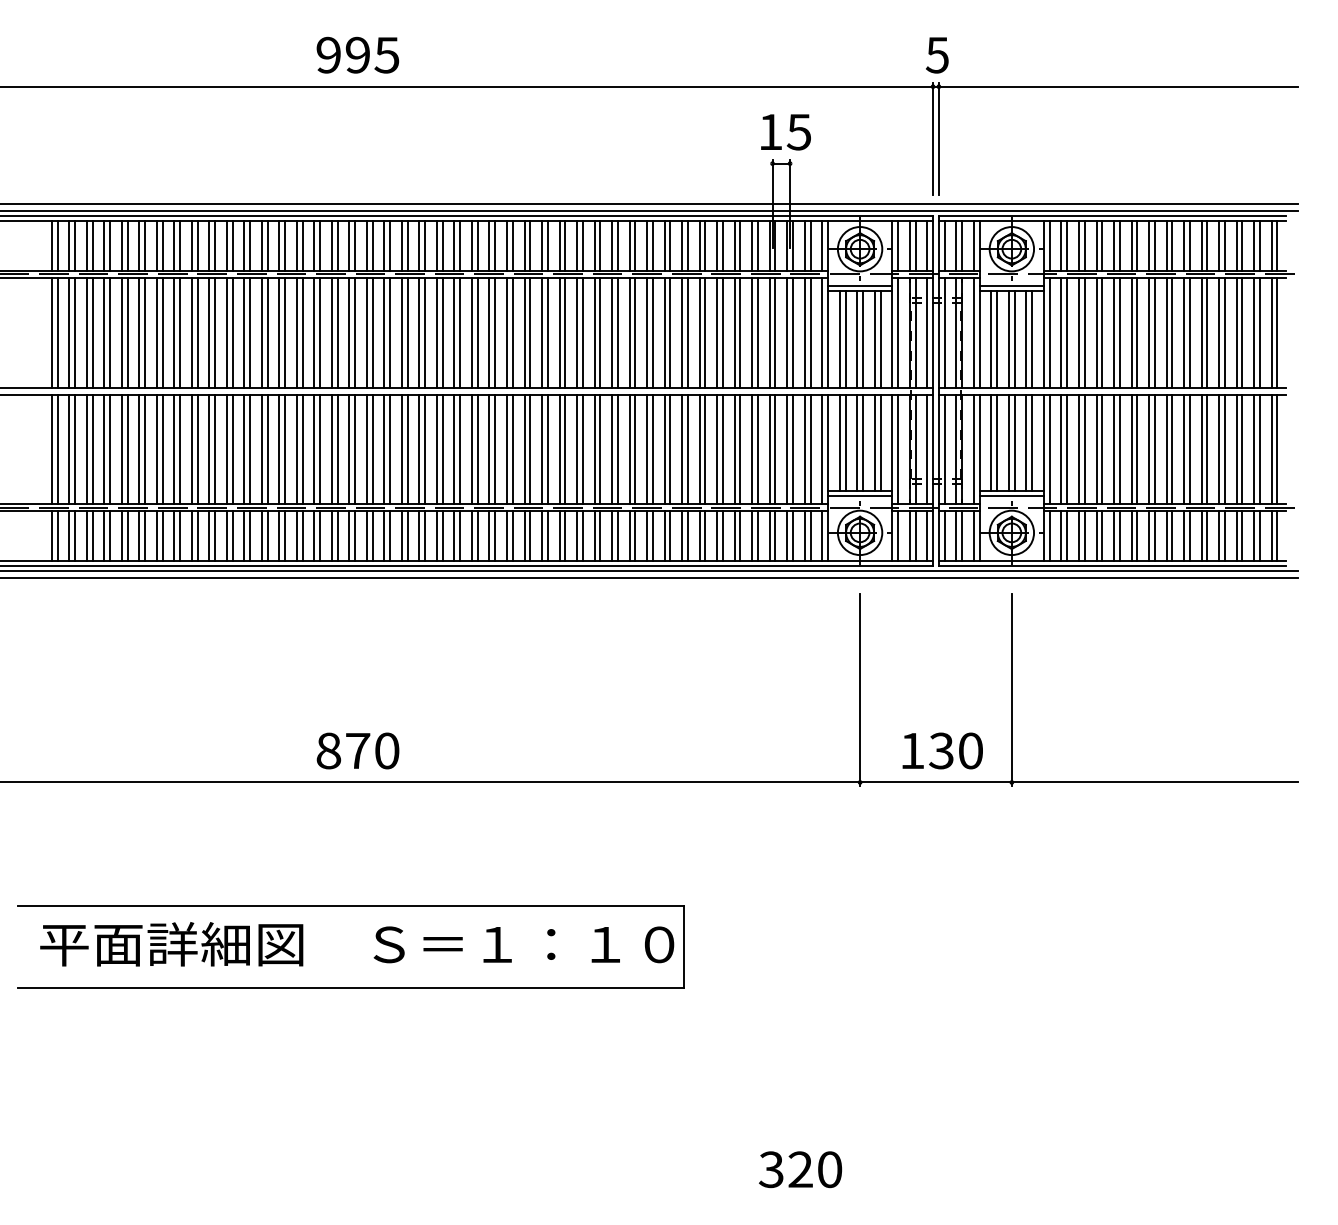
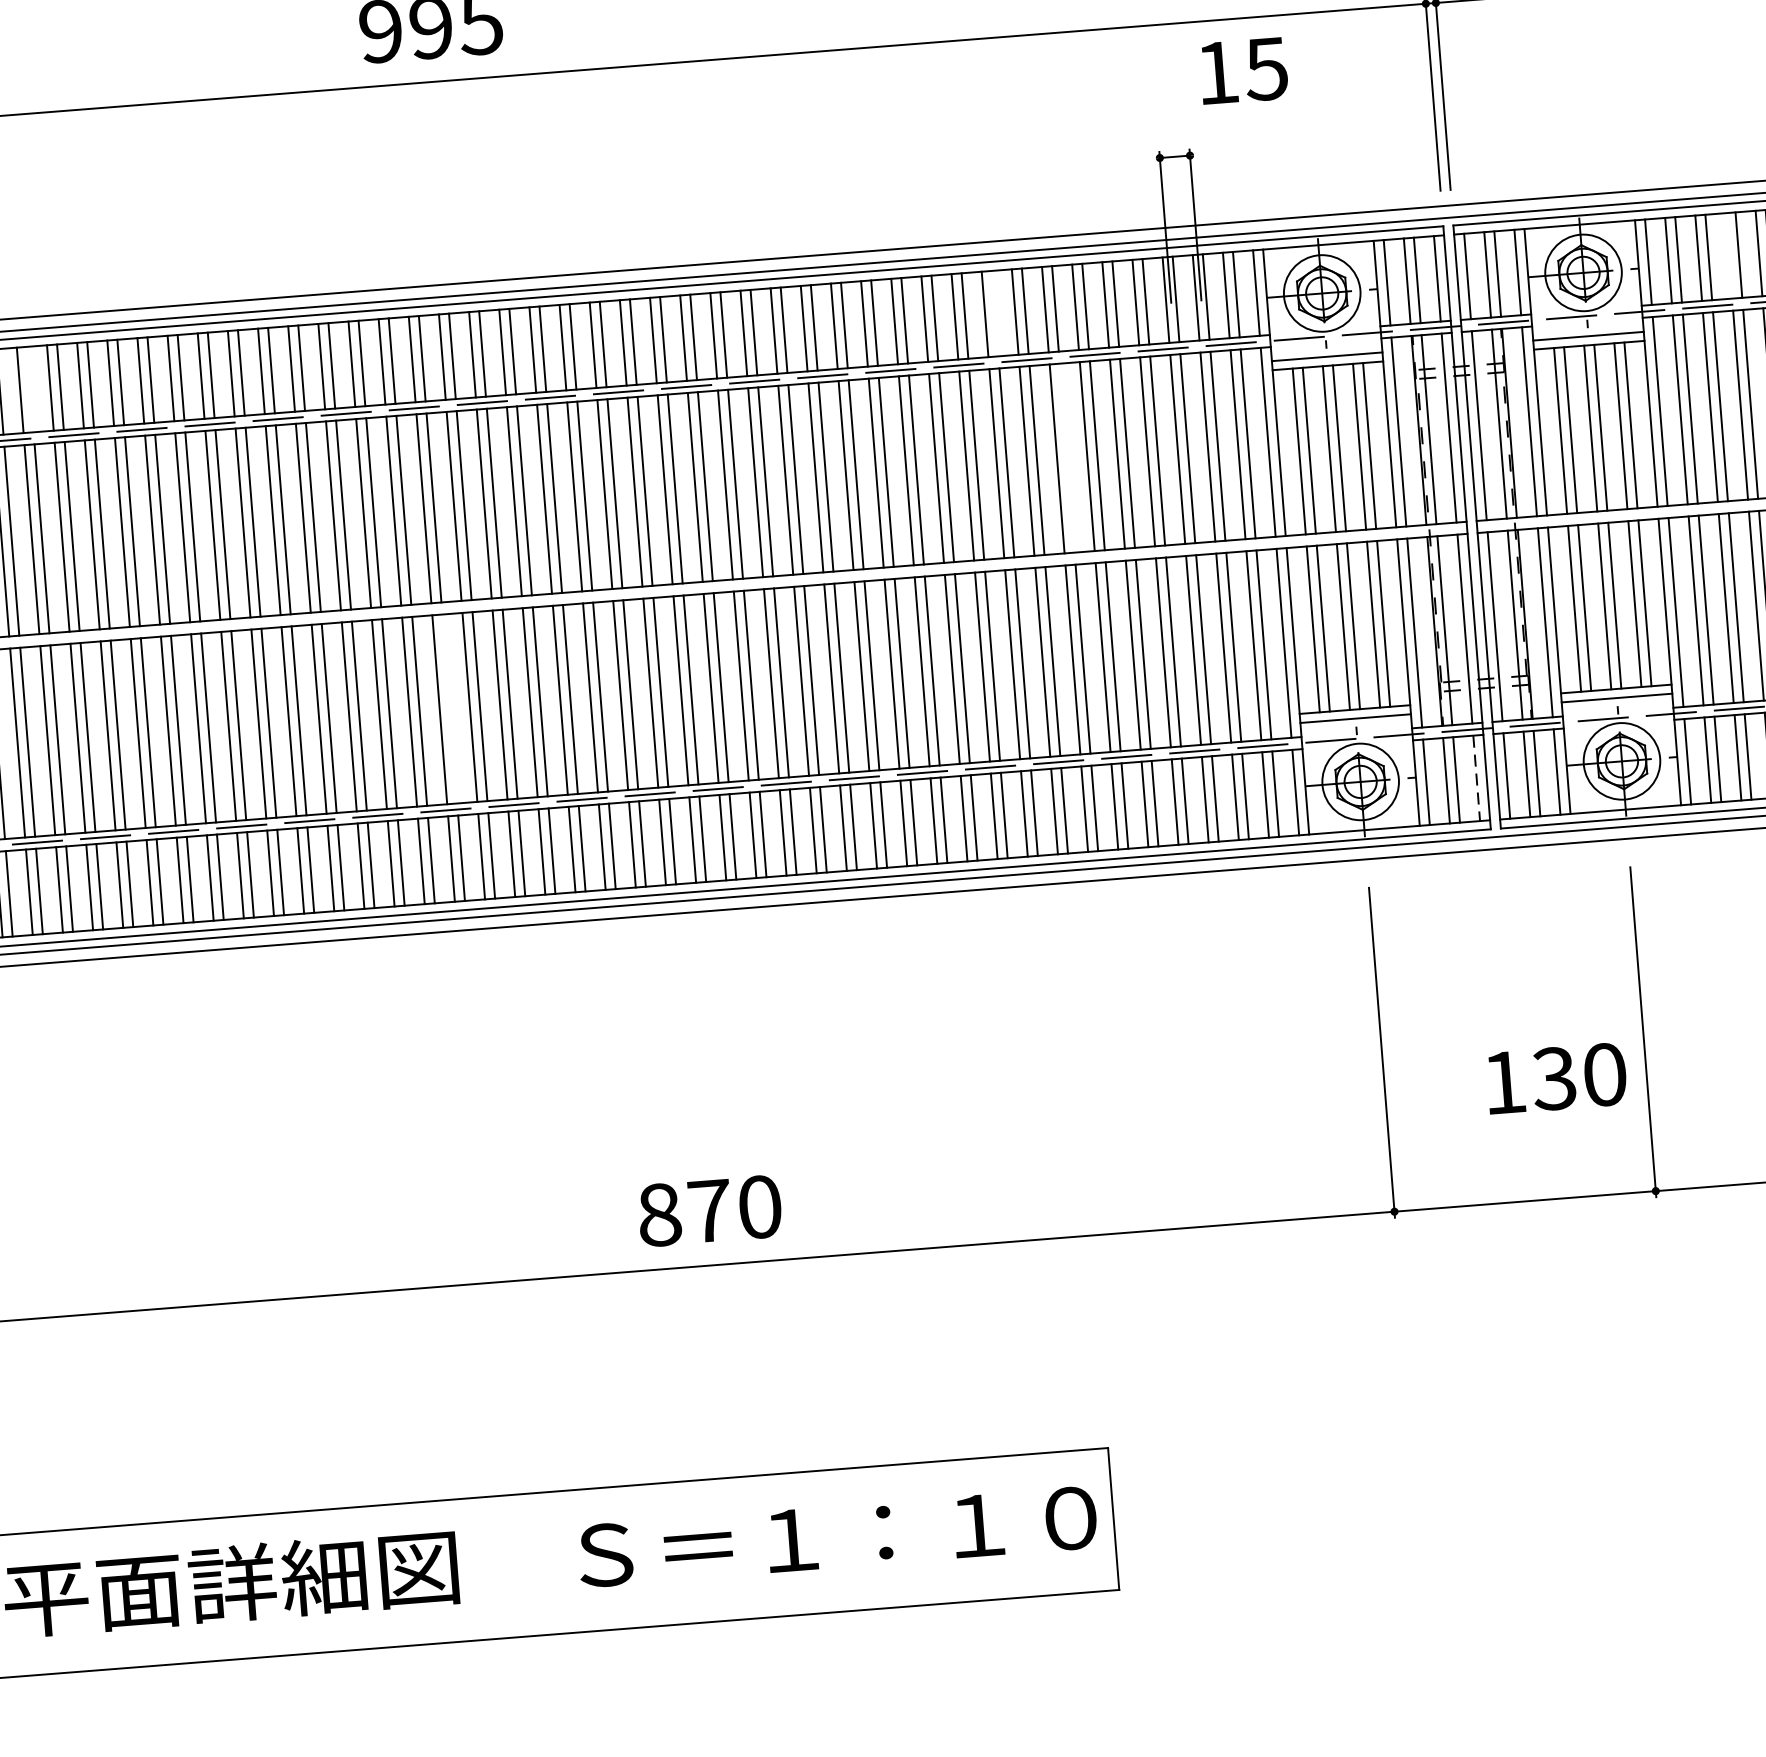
text: (785, 132) -> (1243, 71), moved
line: (110, 245) -> (30, 388), removed
line: (670, 245) -> (995, 312), removed
line: (1096, 245) -> (1728, 255), removed
line: (705, 332) -> (1067, 457), removed
line: (337, 449) -> (449, 709), removed
line: (927, 536) -> (1477, 779), solid -> dashed
text: (357, 750) -> (708, 1210), moved
text: (942, 750) -> (1556, 1077), moved

